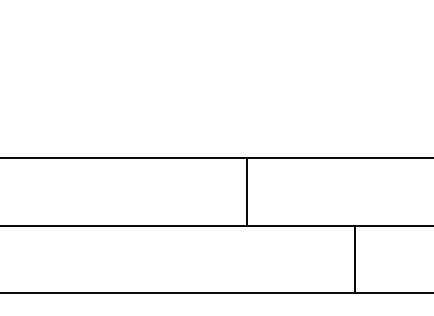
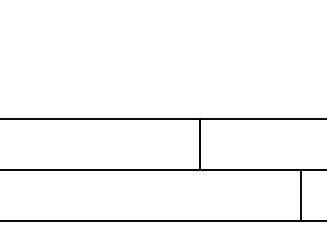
line: (247, 191) -> (200, 144), moved
line: (355, 258) -> (301, 194), moved

